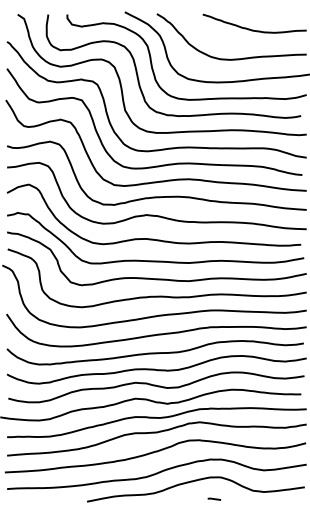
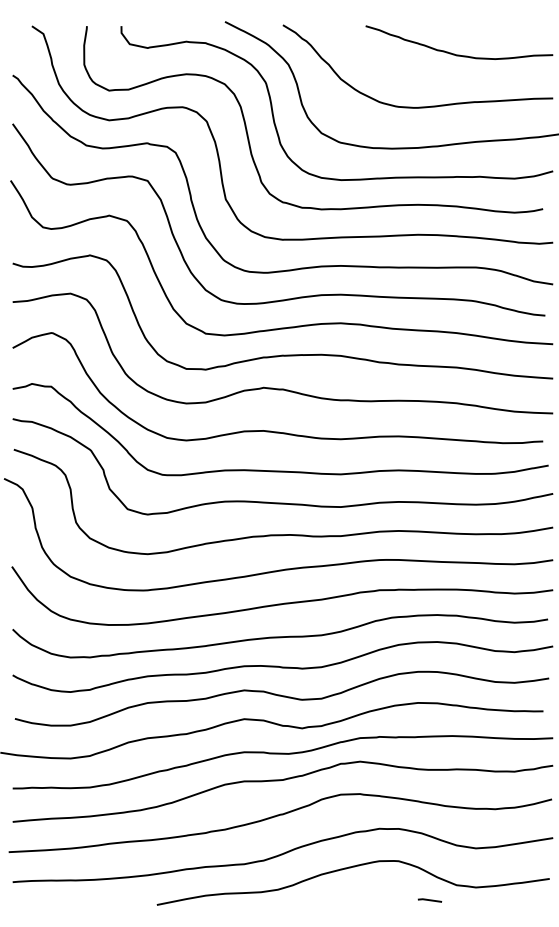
line: (214, 498) -> (430, 899), moved

